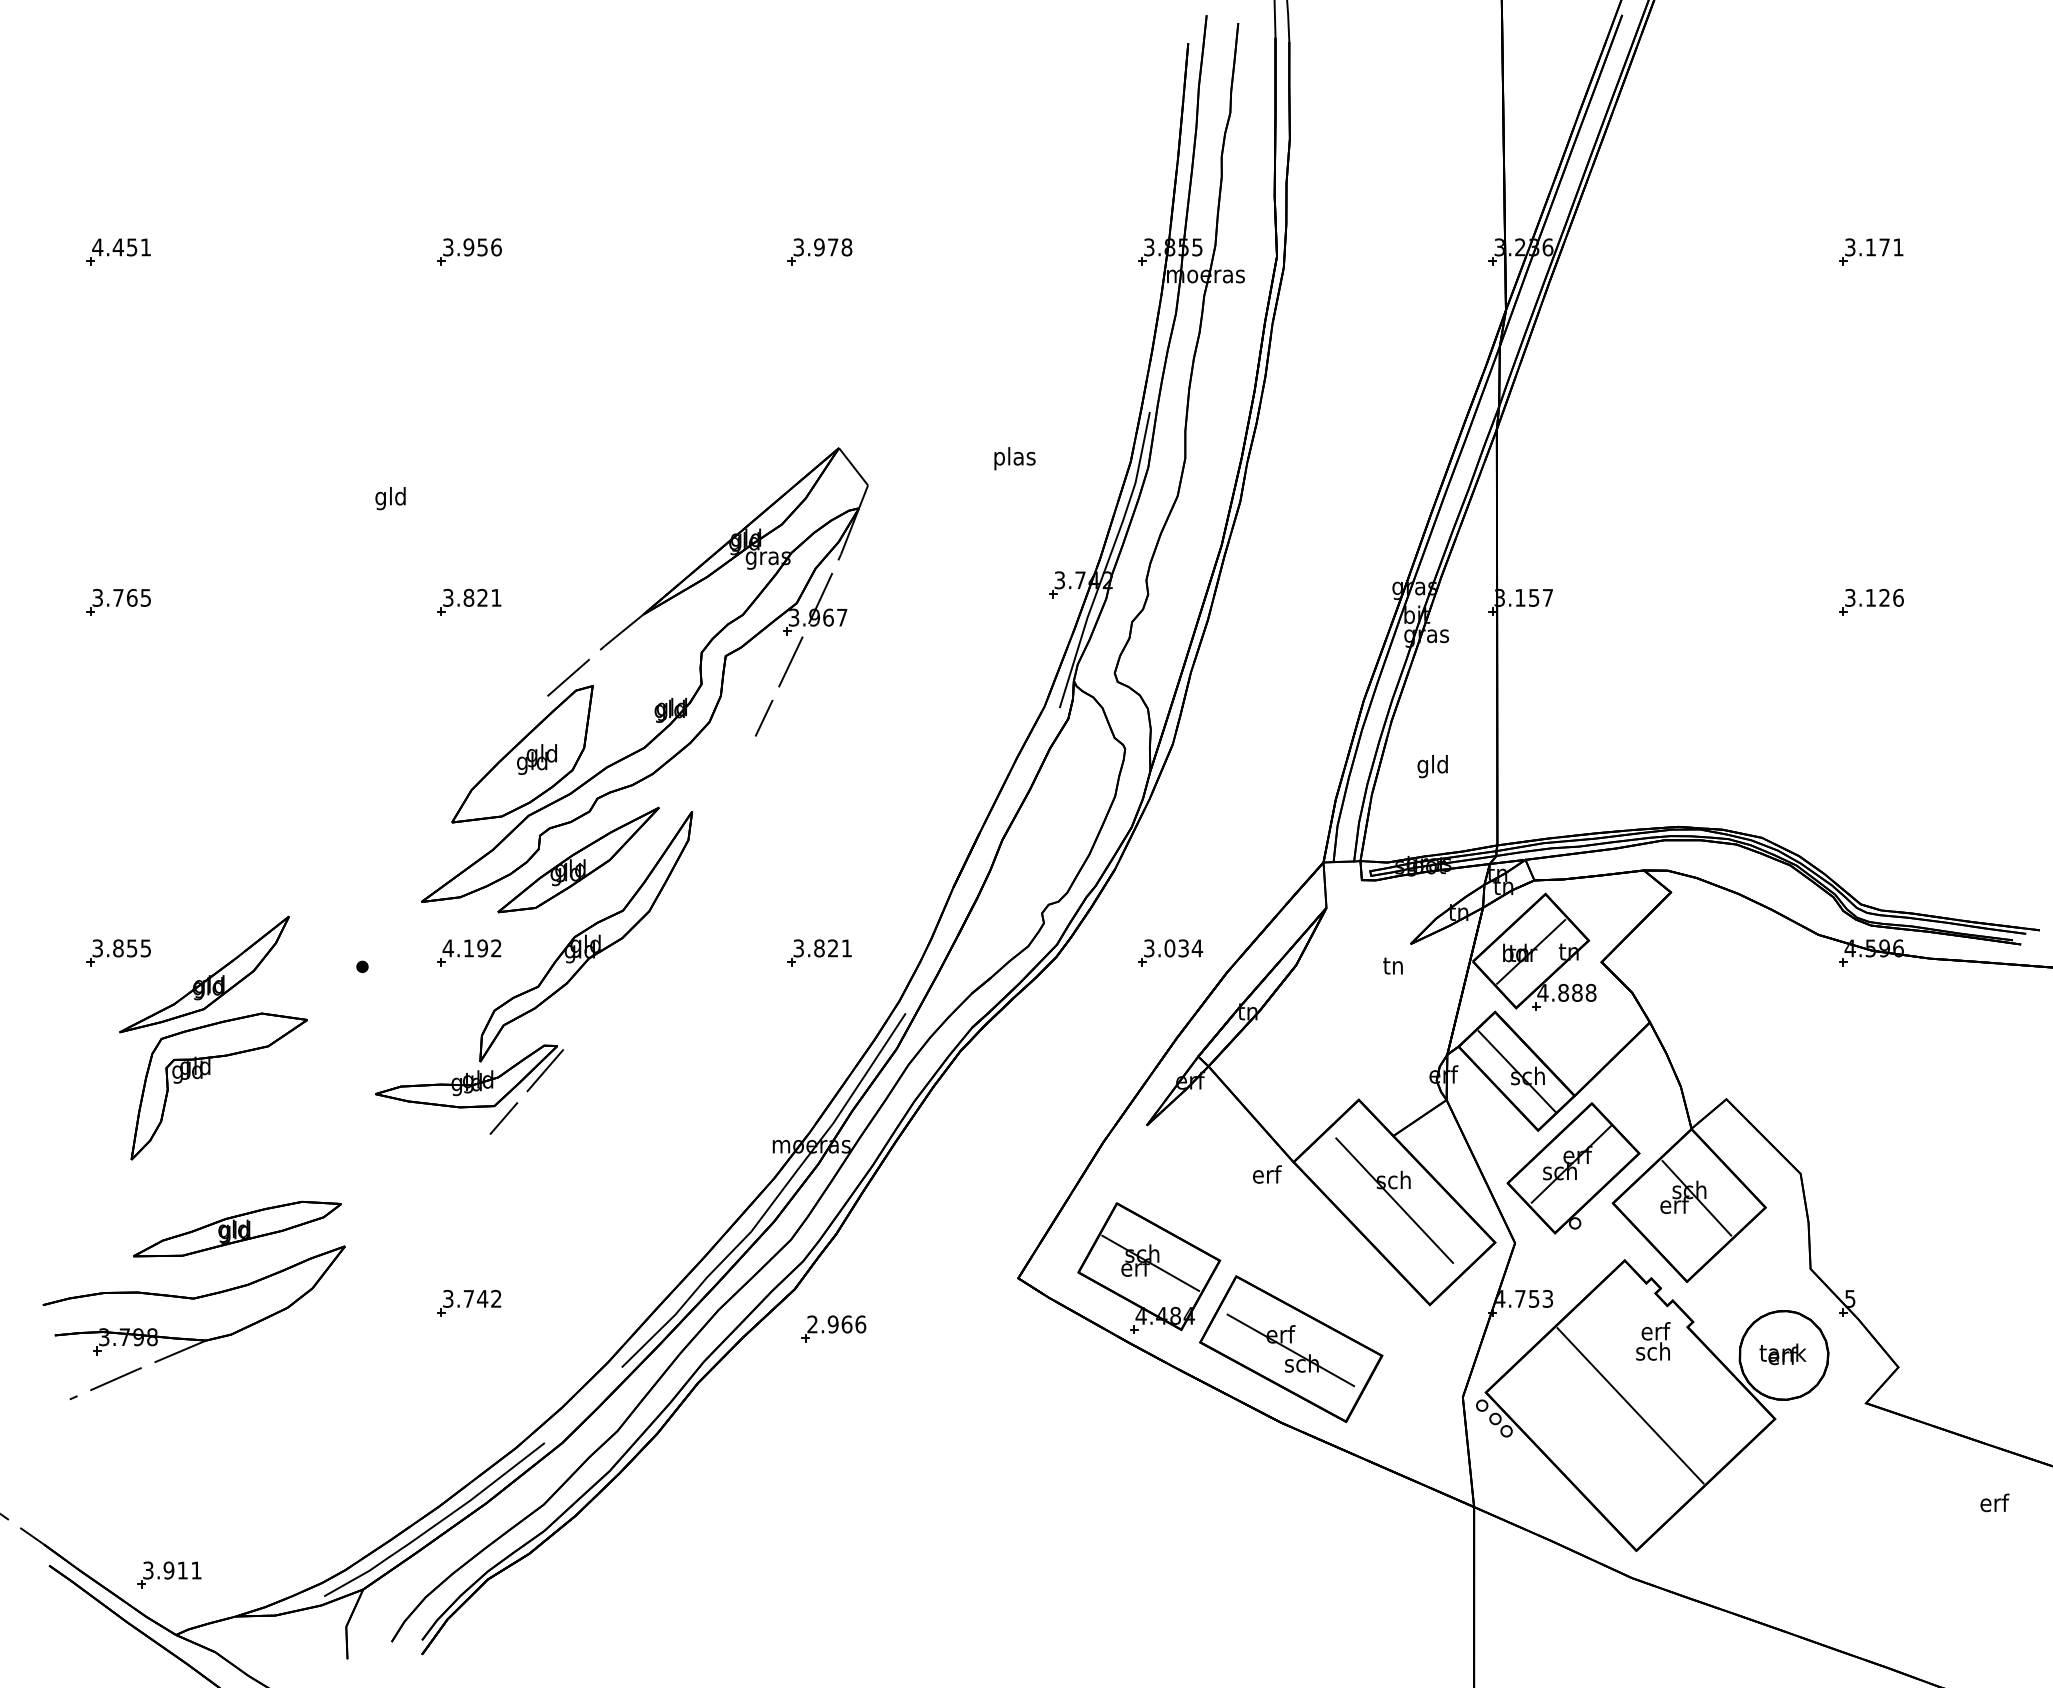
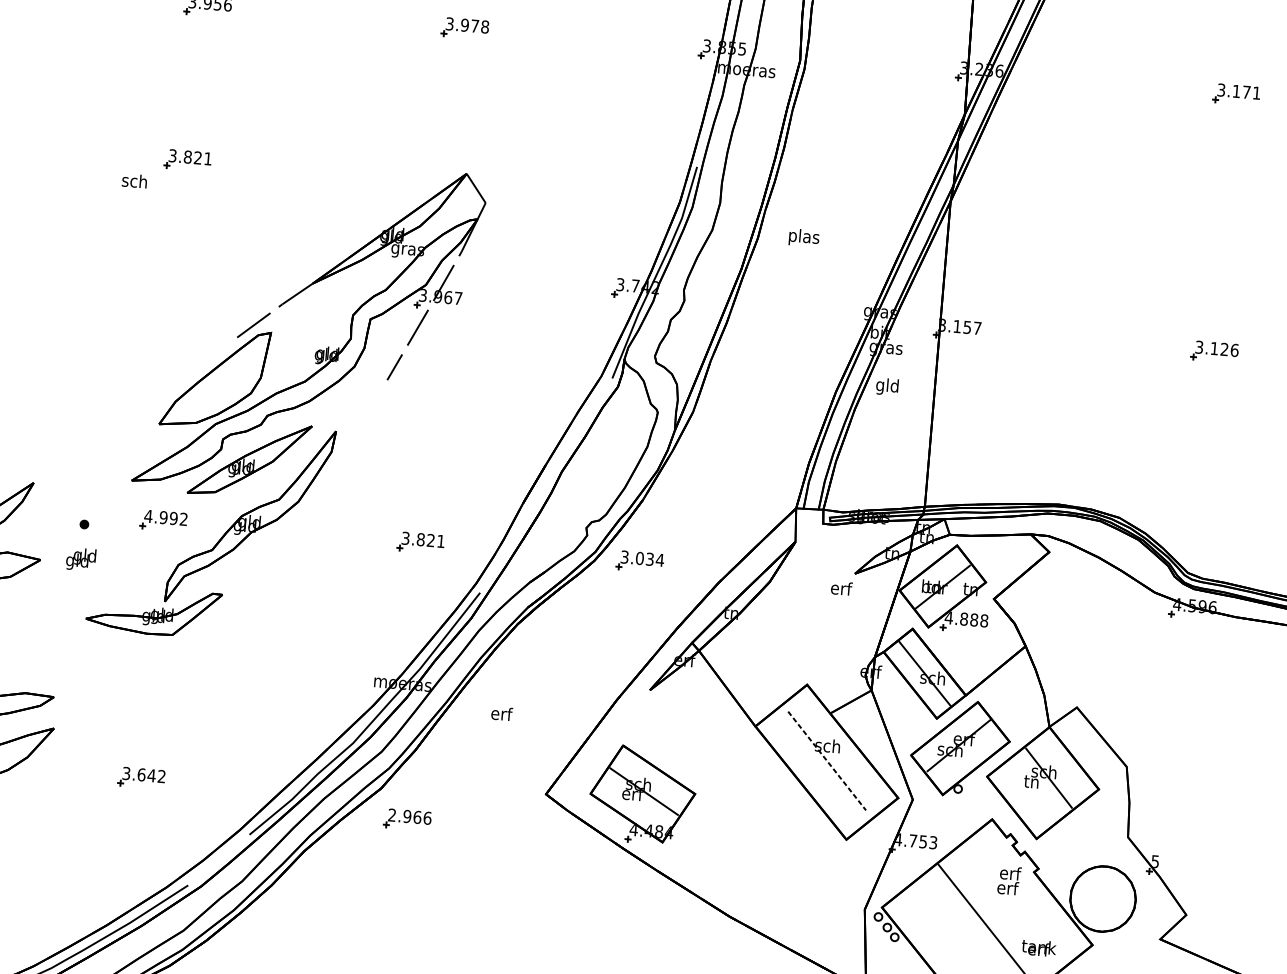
text: (1014, 458) -> (803, 237), moved
text: (390, 498) -> (134, 182), gld -> sch
part: (469, 601) -> (188, 159), moved
text: (536, 759) -> (80, 559), moved
text: (1432, 766) -> (887, 386), moved
text: (468, 948) -> (163, 517), 4.192 -> 4.992
part: (1170, 952) -> (640, 561), moved
text: (1394, 965) -> (841, 588), tn -> erf
line: (526, 1091) -> (196, 626), removed
text: (1267, 1174) -> (502, 713), moved
line: (1395, 1201) -> (827, 761), solid -> dashed
text: (1674, 1204) -> (1032, 781), erf -> tn
text: (468, 1298) -> (141, 774), 3.742 -> 3.642
part: (1291, 1348) -> (742, 863), removed
text: (1652, 1351) -> (1006, 887), sch -> erf
text: (1782, 1354) -> (1038, 948), moved

